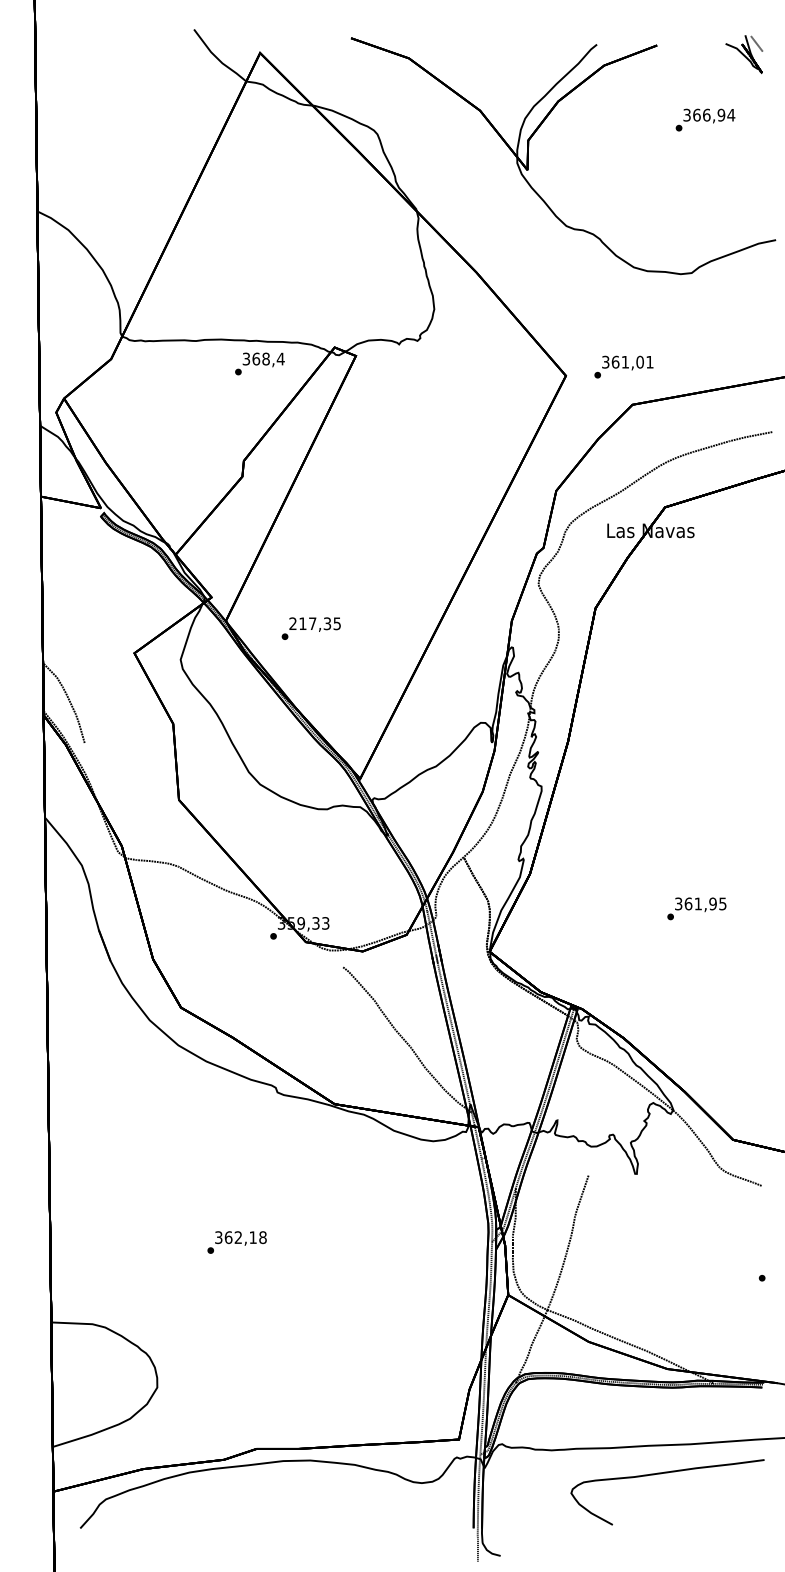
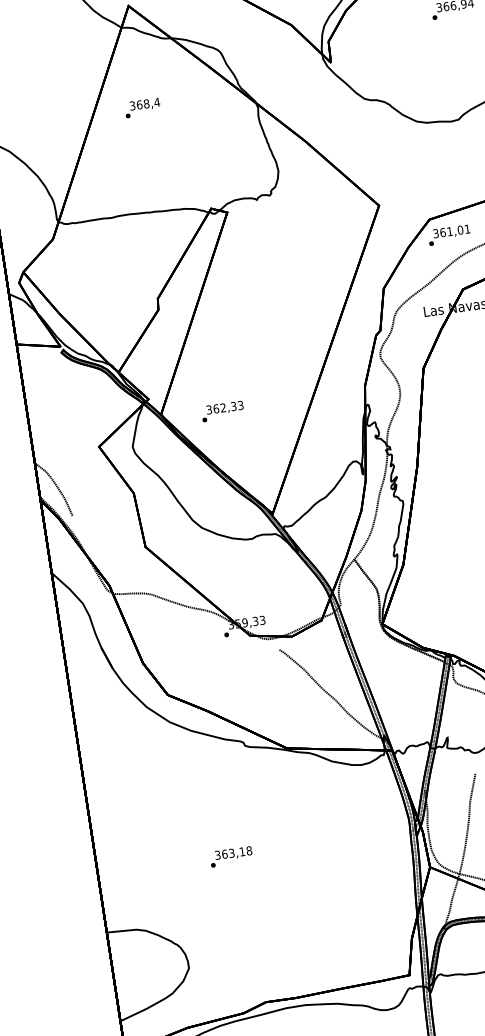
text: (259, 363) -> (142, 107), moved
text: (623, 366) -> (449, 234), moved
text: (314, 623) -> (224, 407), 217,35 -> 362,33
text: (238, 1237) -> (231, 853), 362,18 -> 363,18

